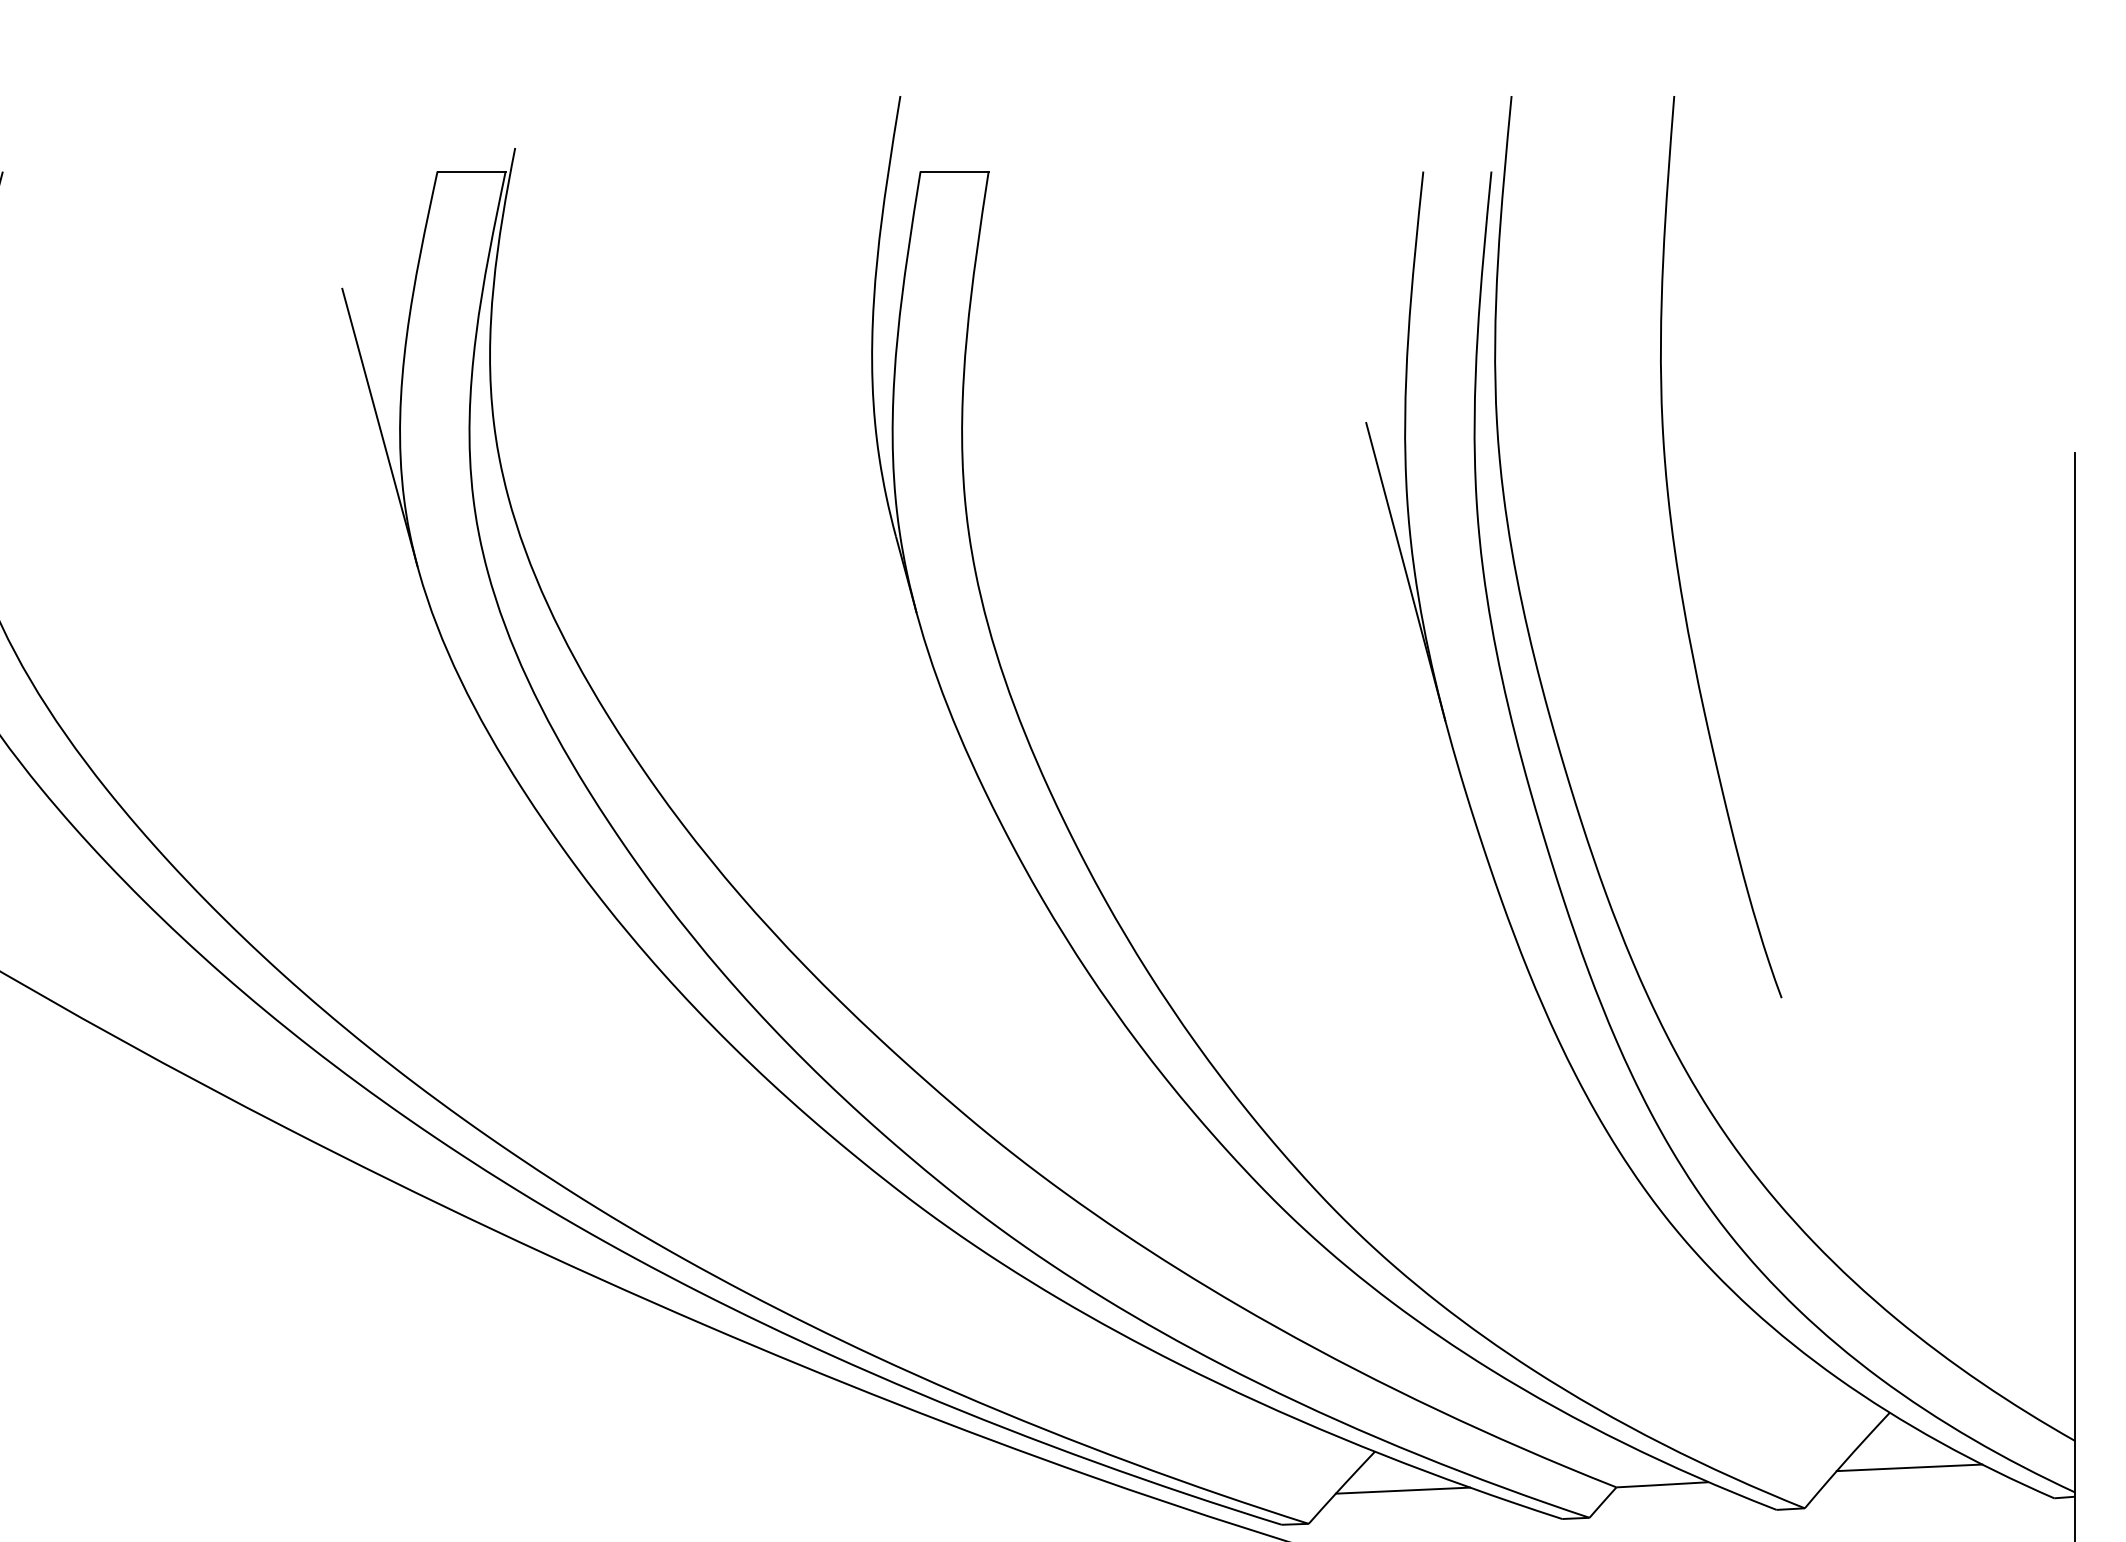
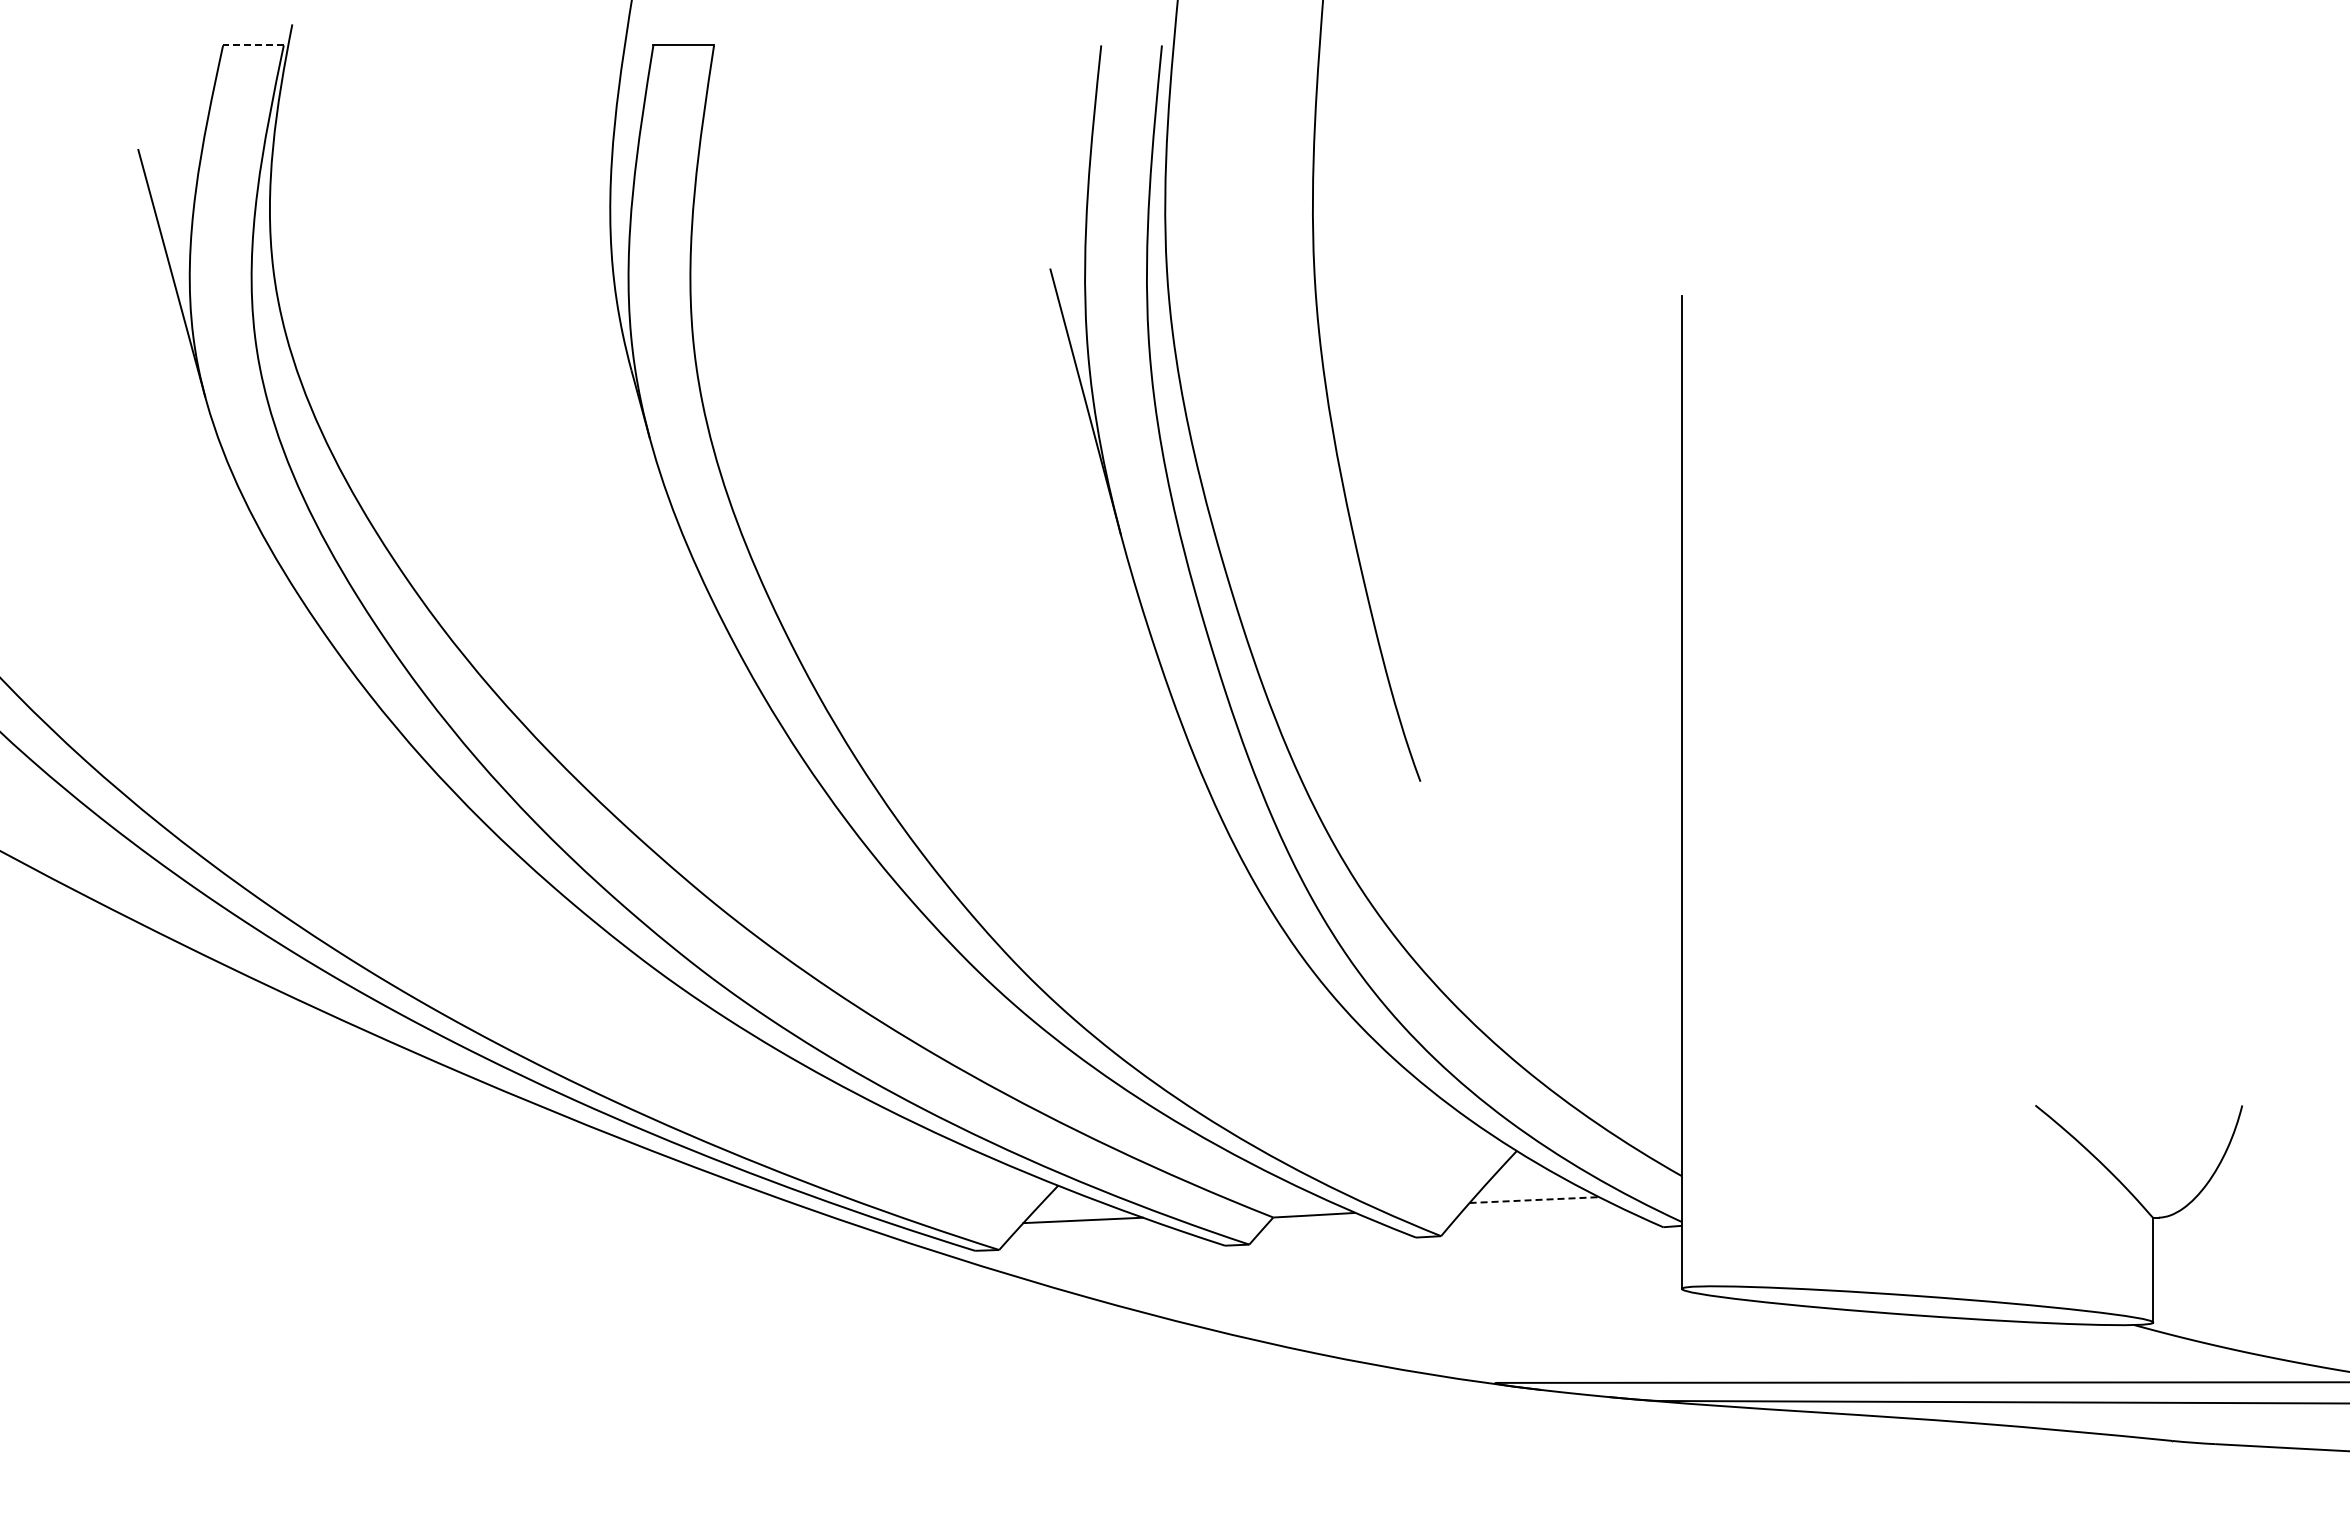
line: (470, 171) -> (252, 45), solid -> dashed
line: (1909, 1468) -> (1534, 1200), solid -> dashed

